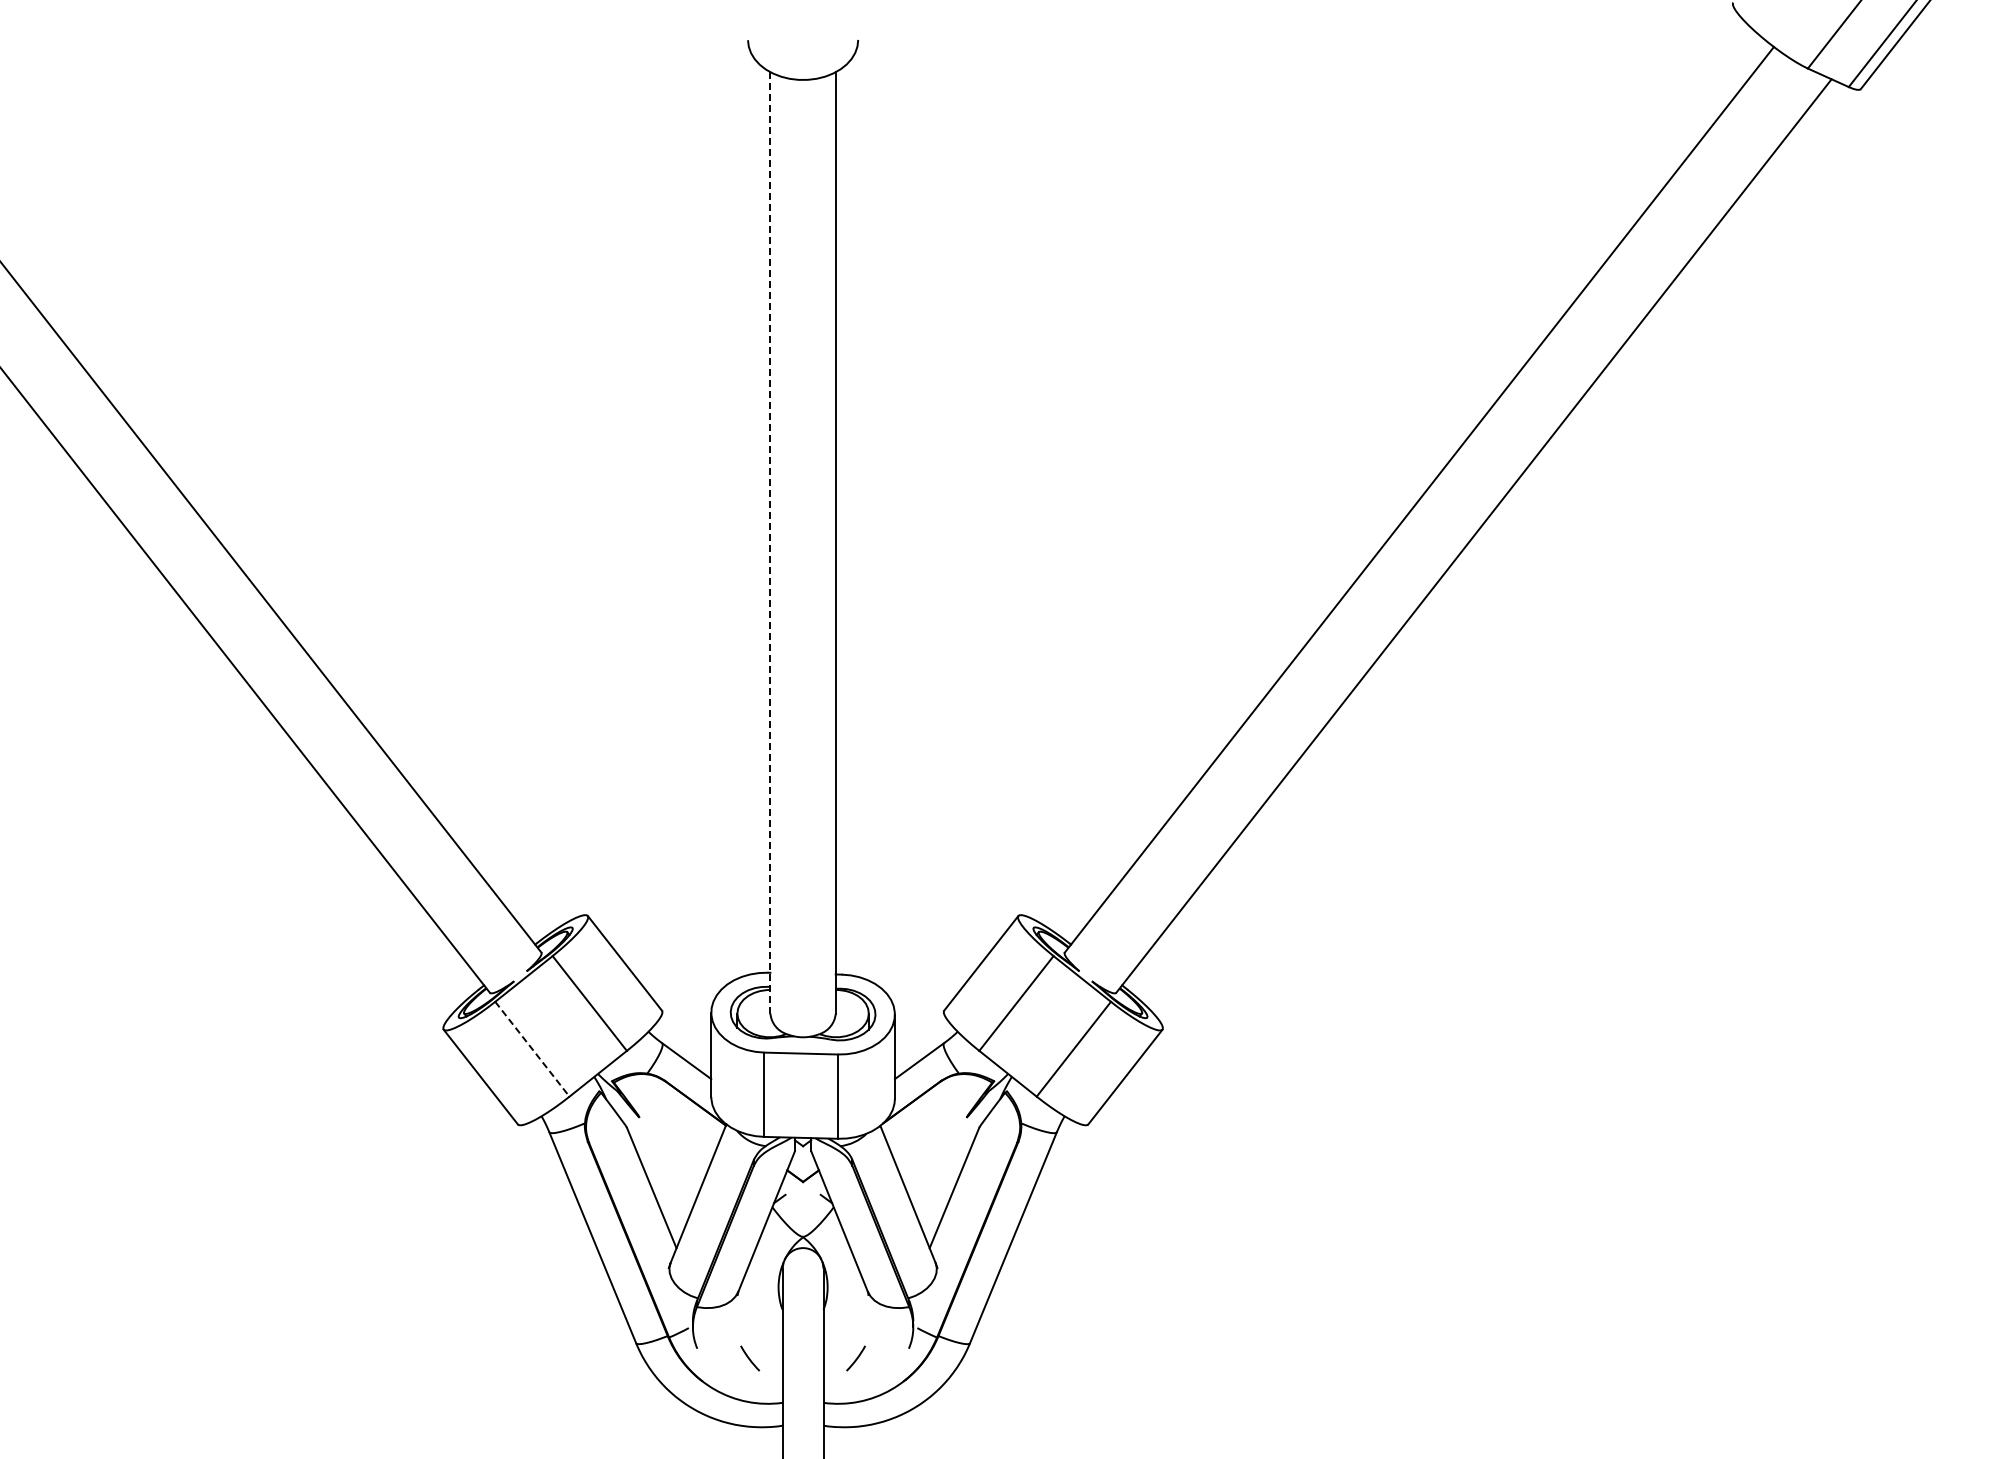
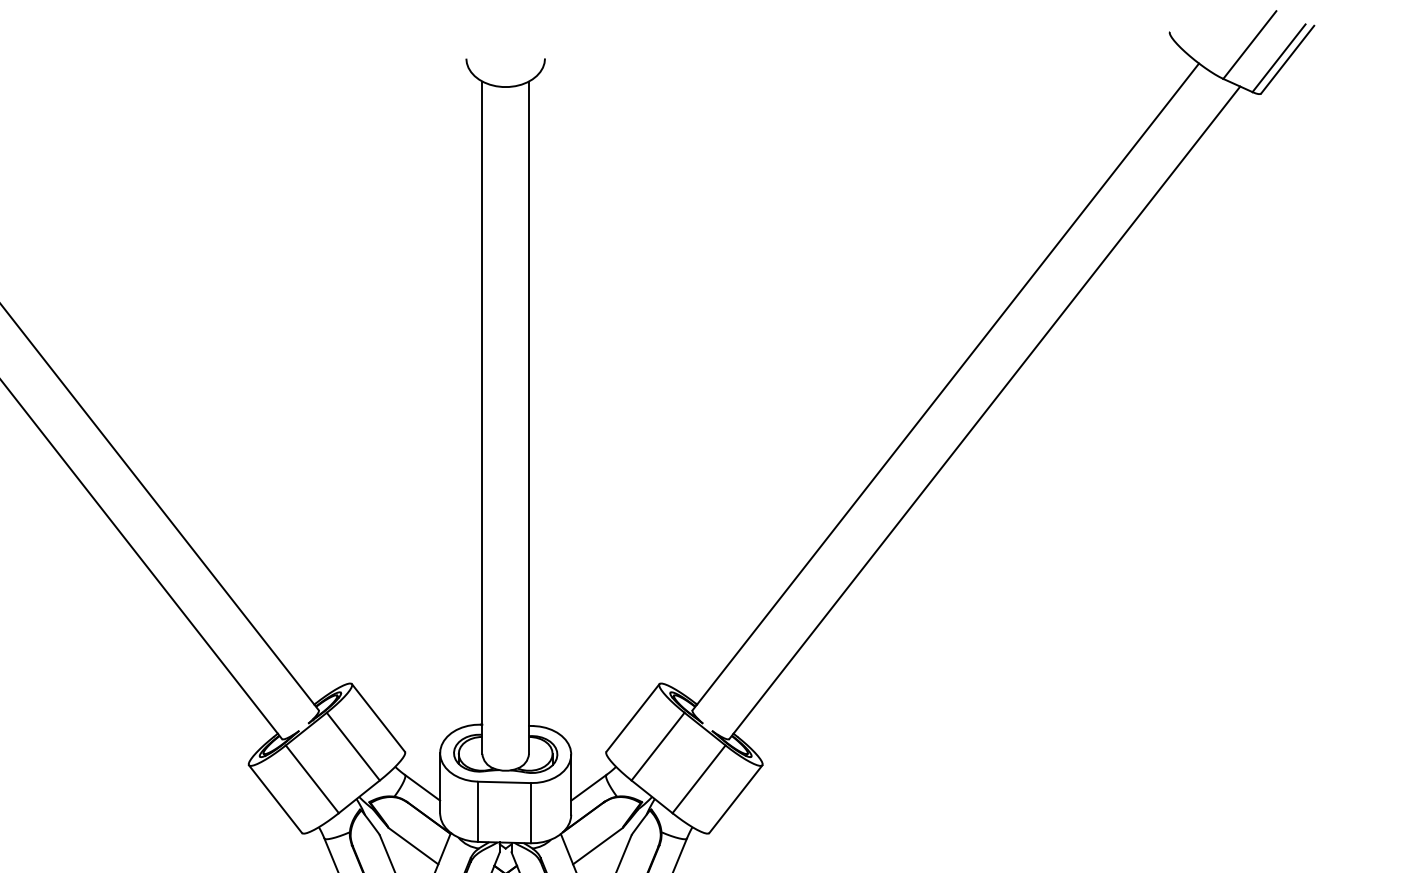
line: (770, 542) -> (482, 417), dashed -> solid
line: (532, 1049) -> (312, 779), dashed -> solid
line: (673, 1142) -> (413, 845), added
line: (931, 1142) -> (597, 845), added

